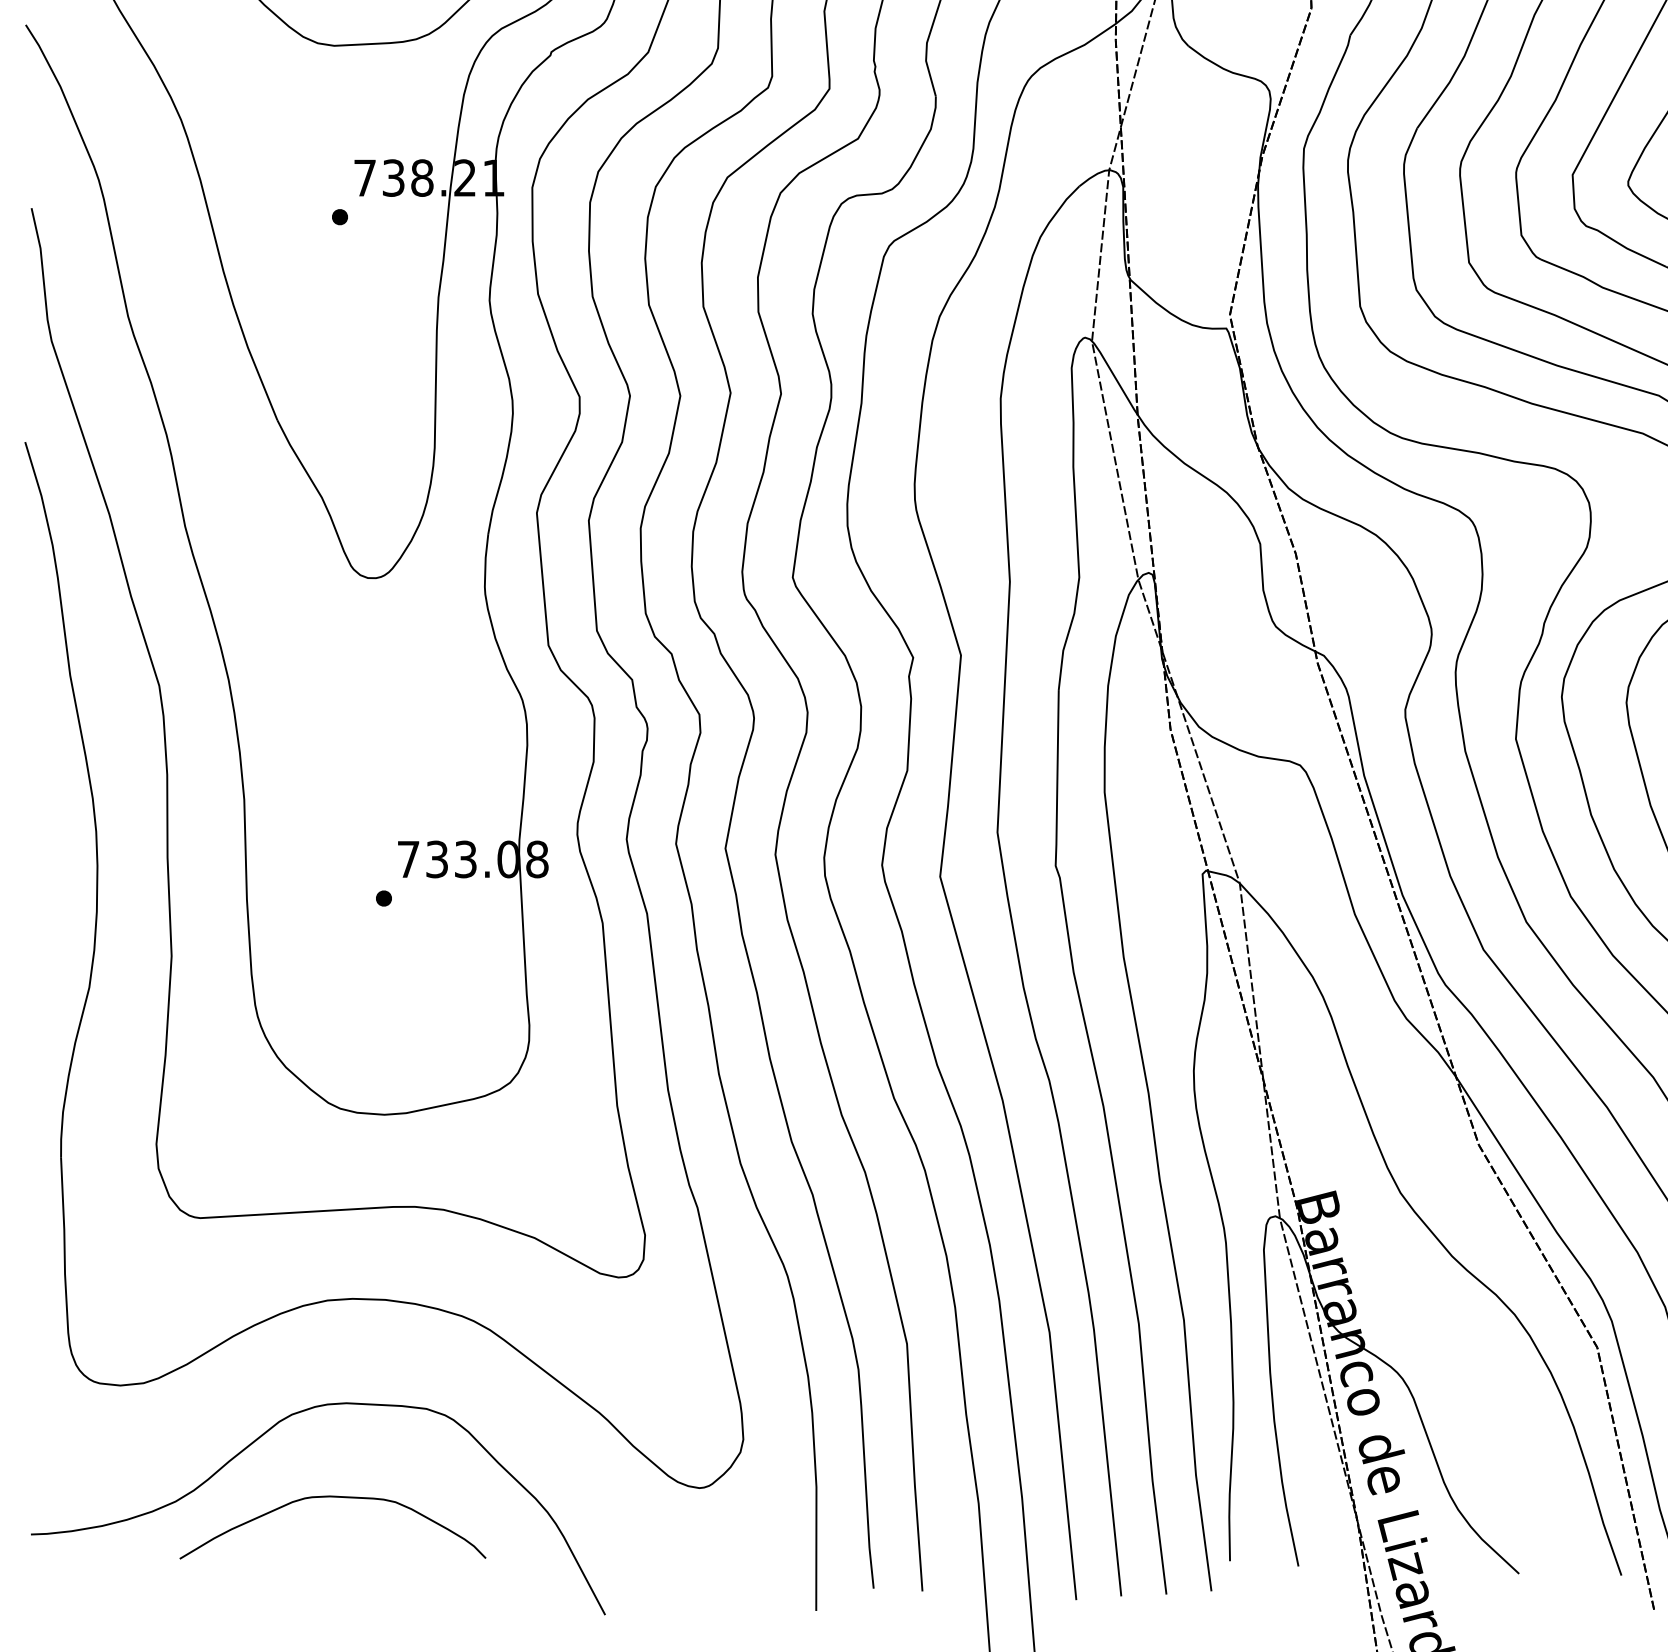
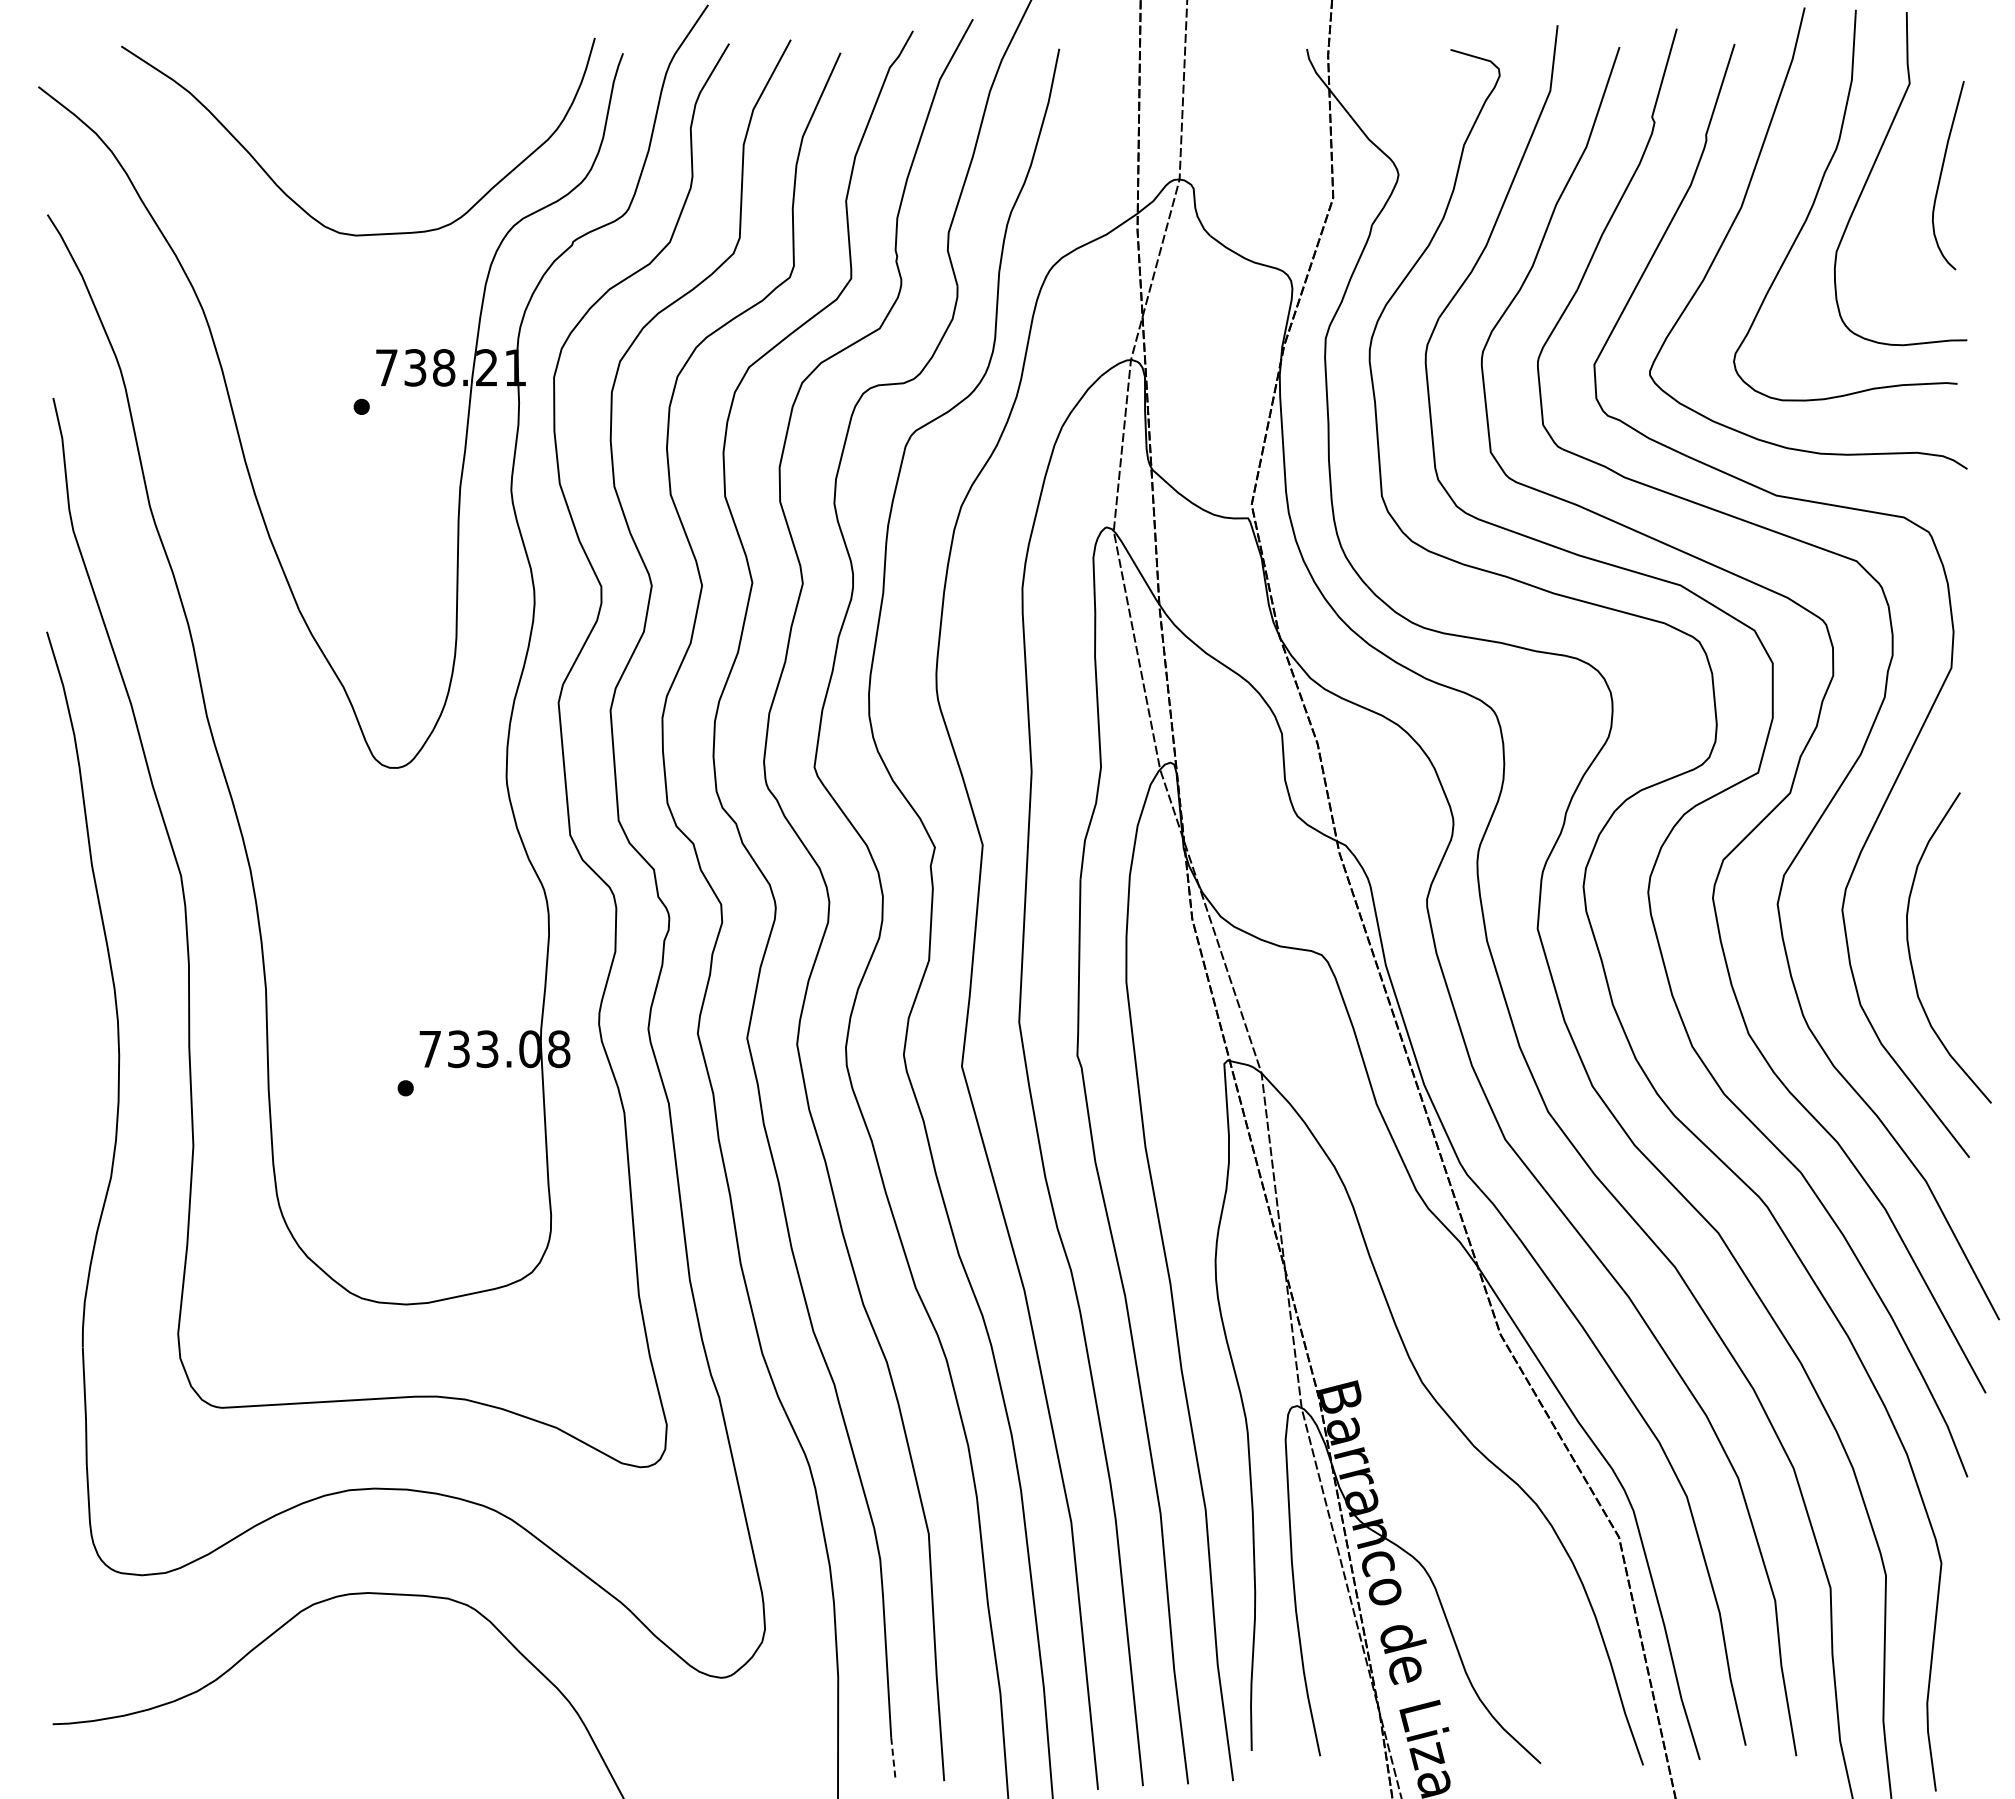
curve: (332, 1497) -> (354, 1687), removed
line: (871, 1568) -> (893, 1758), solid -> dashed

